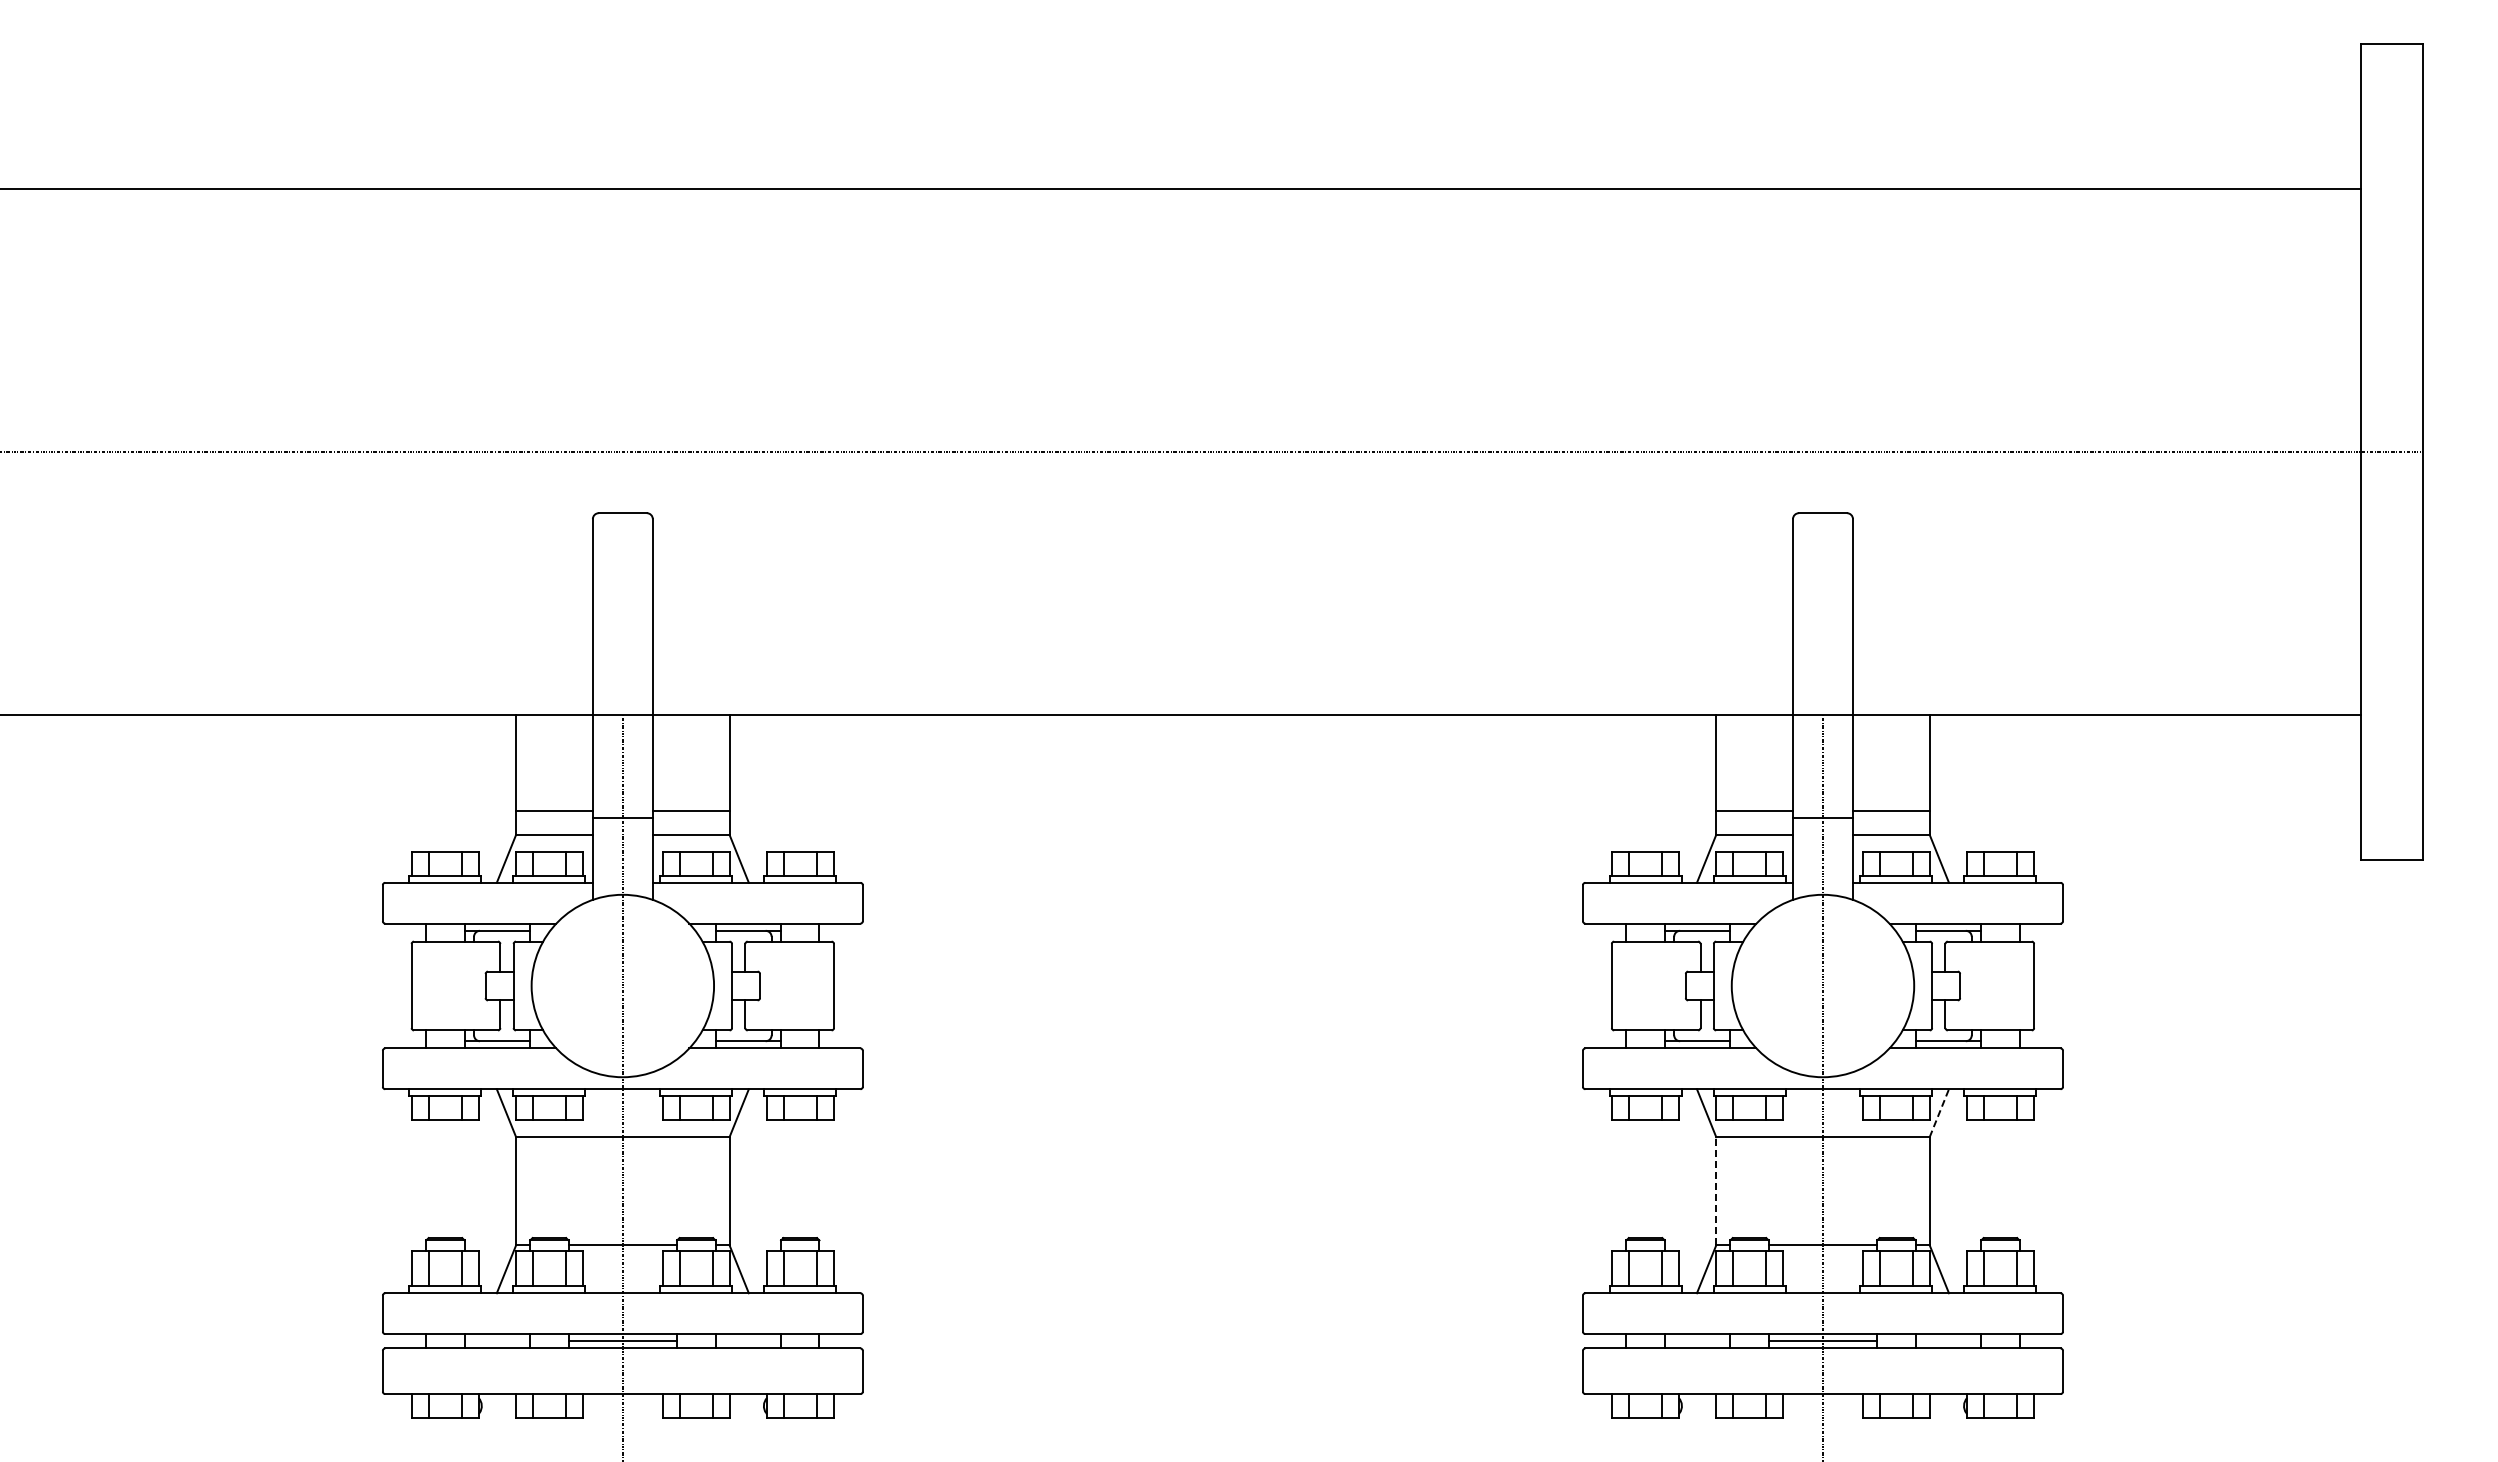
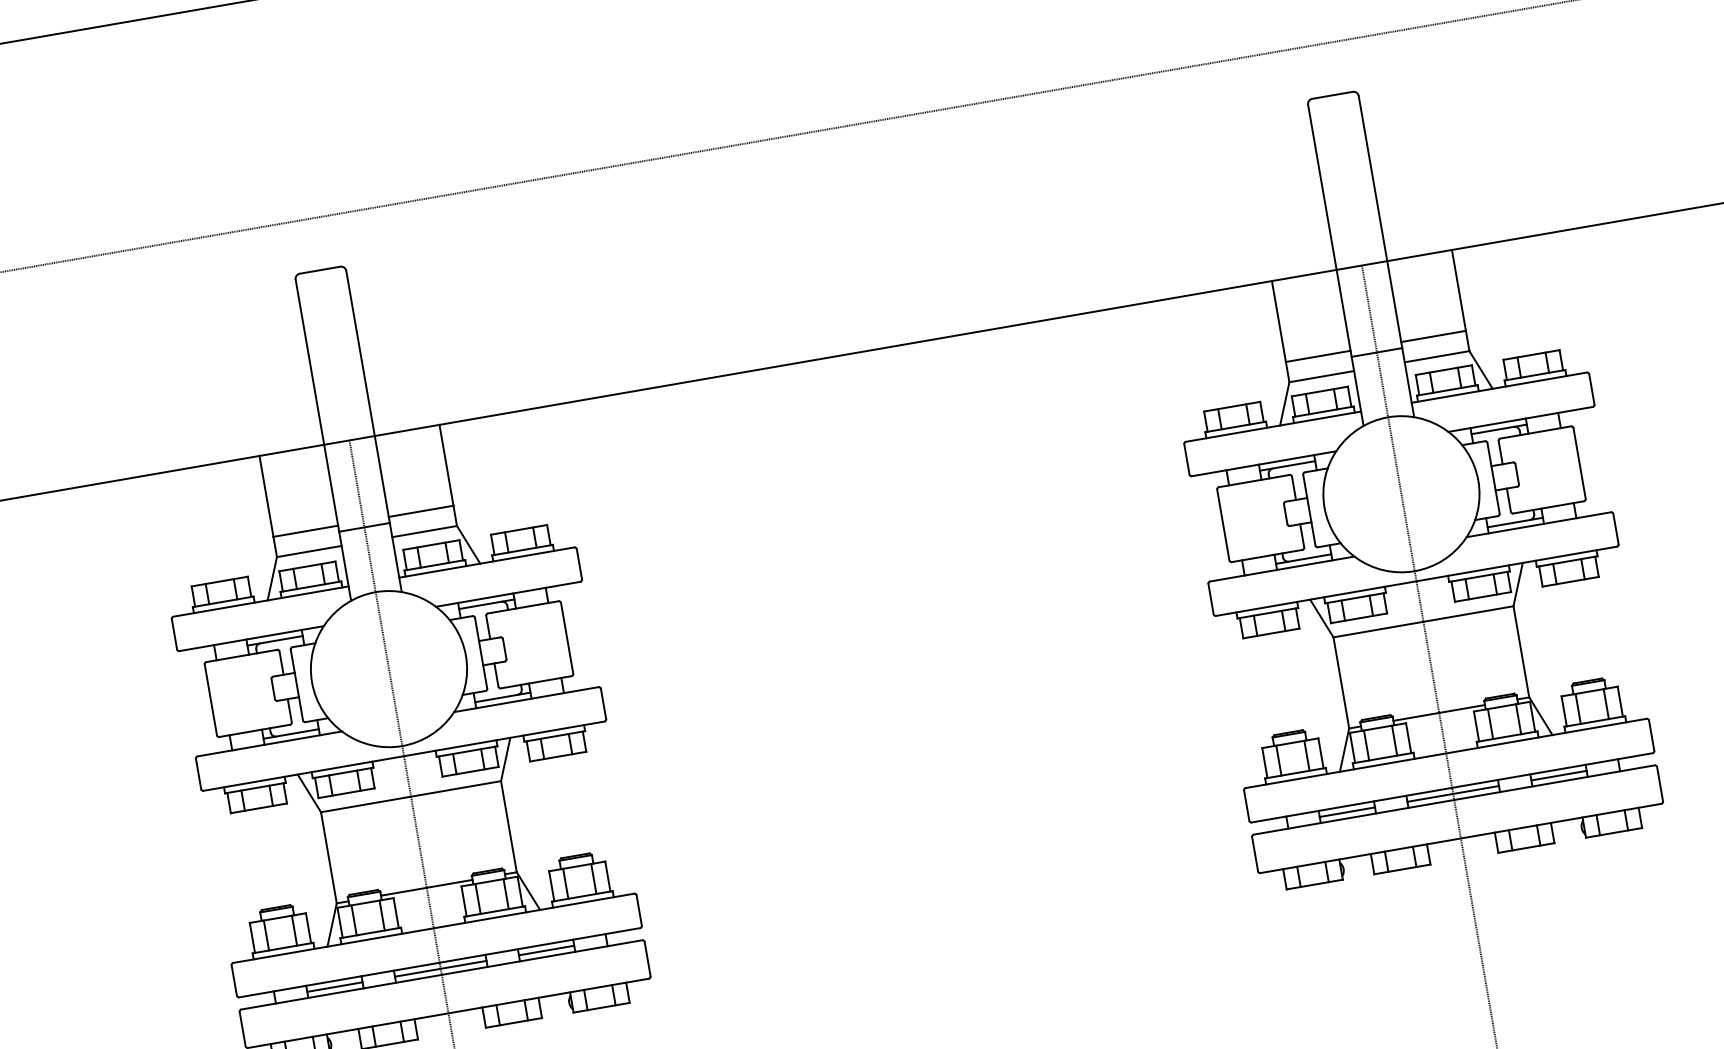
line: (1939, 1113) -> (1518, 584), dashed -> solid
line: (1716, 1190) -> (1341, 682), dashed -> solid
line: (497, 1341) -> (335, 987), added
line: (748, 1341) -> (546, 950), added
line: (1697, 1341) -> (1347, 812), added
line: (1948, 1341) -> (1559, 775), added

